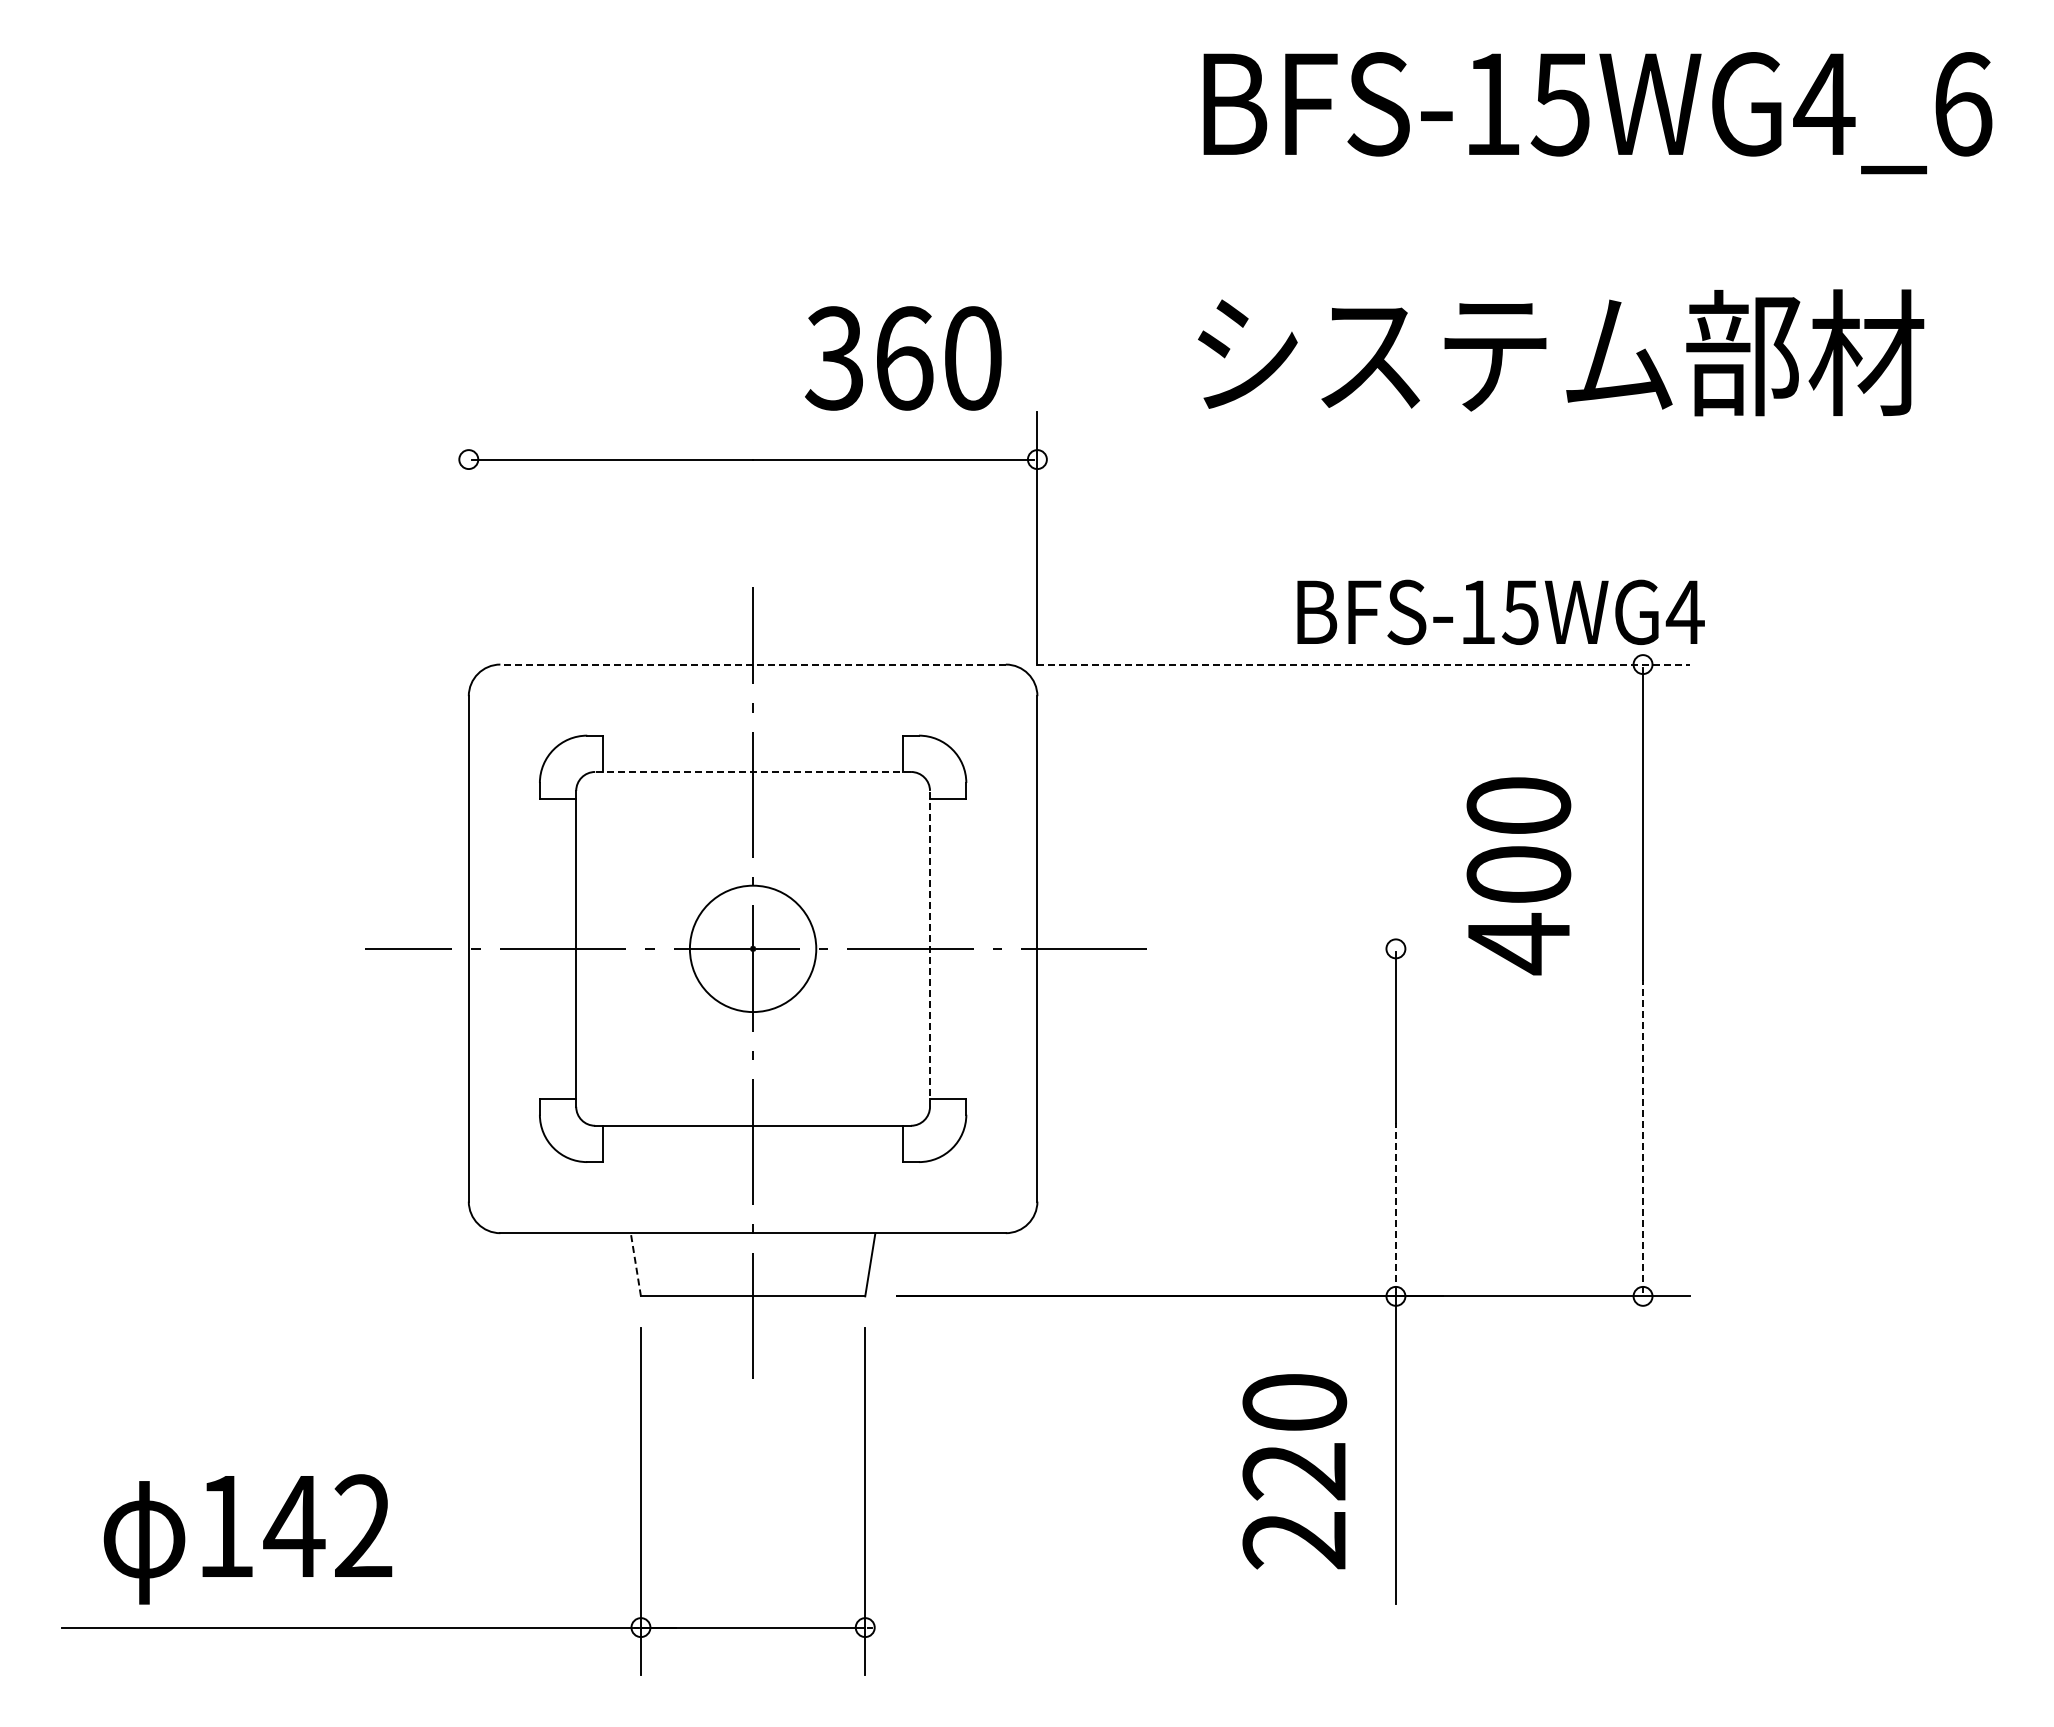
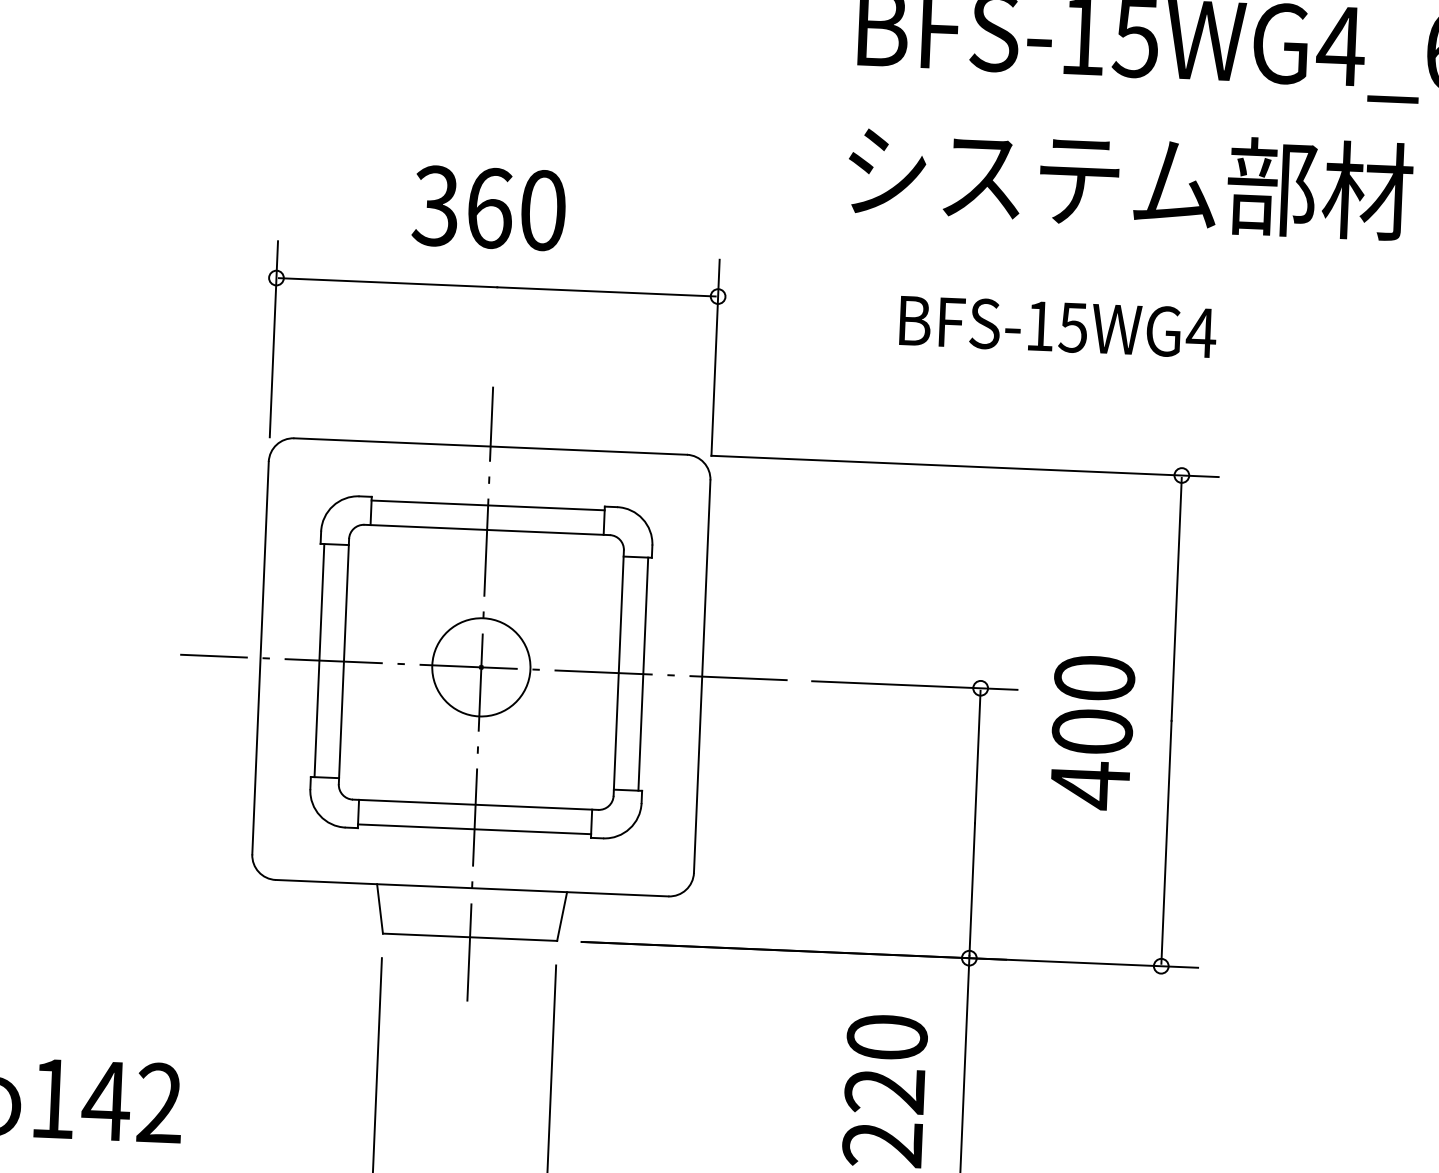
text: (1561, 352) -> (1130, 180), moved
text: (903, 358) -> (489, 208), moved
line: (468, 538) -> (273, 339), added
text: (1500, 612) -> (1057, 327), moved
line: (753, 664) -> (490, 446), dashed -> solid
line: (1363, 664) -> (964, 466), dashed -> solid
line: (753, 740) -> (488, 505), added
line: (753, 771) -> (487, 529), dashed -> solid
text: (1518, 876) -> (1092, 733), moved
line: (544, 948) -> (319, 660), added
line: (930, 948) -> (619, 672), dashed -> solid
line: (961, 948) -> (643, 673), added
line: (1310, 948) -> (914, 685), added
line: (1643, 1136) -> (1166, 842), dashed -> solid
line: (753, 1157) -> (474, 829), added
line: (1395, 1207) -> (971, 889), dashed -> solid
line: (635, 1264) -> (379, 908), dashed -> solid

